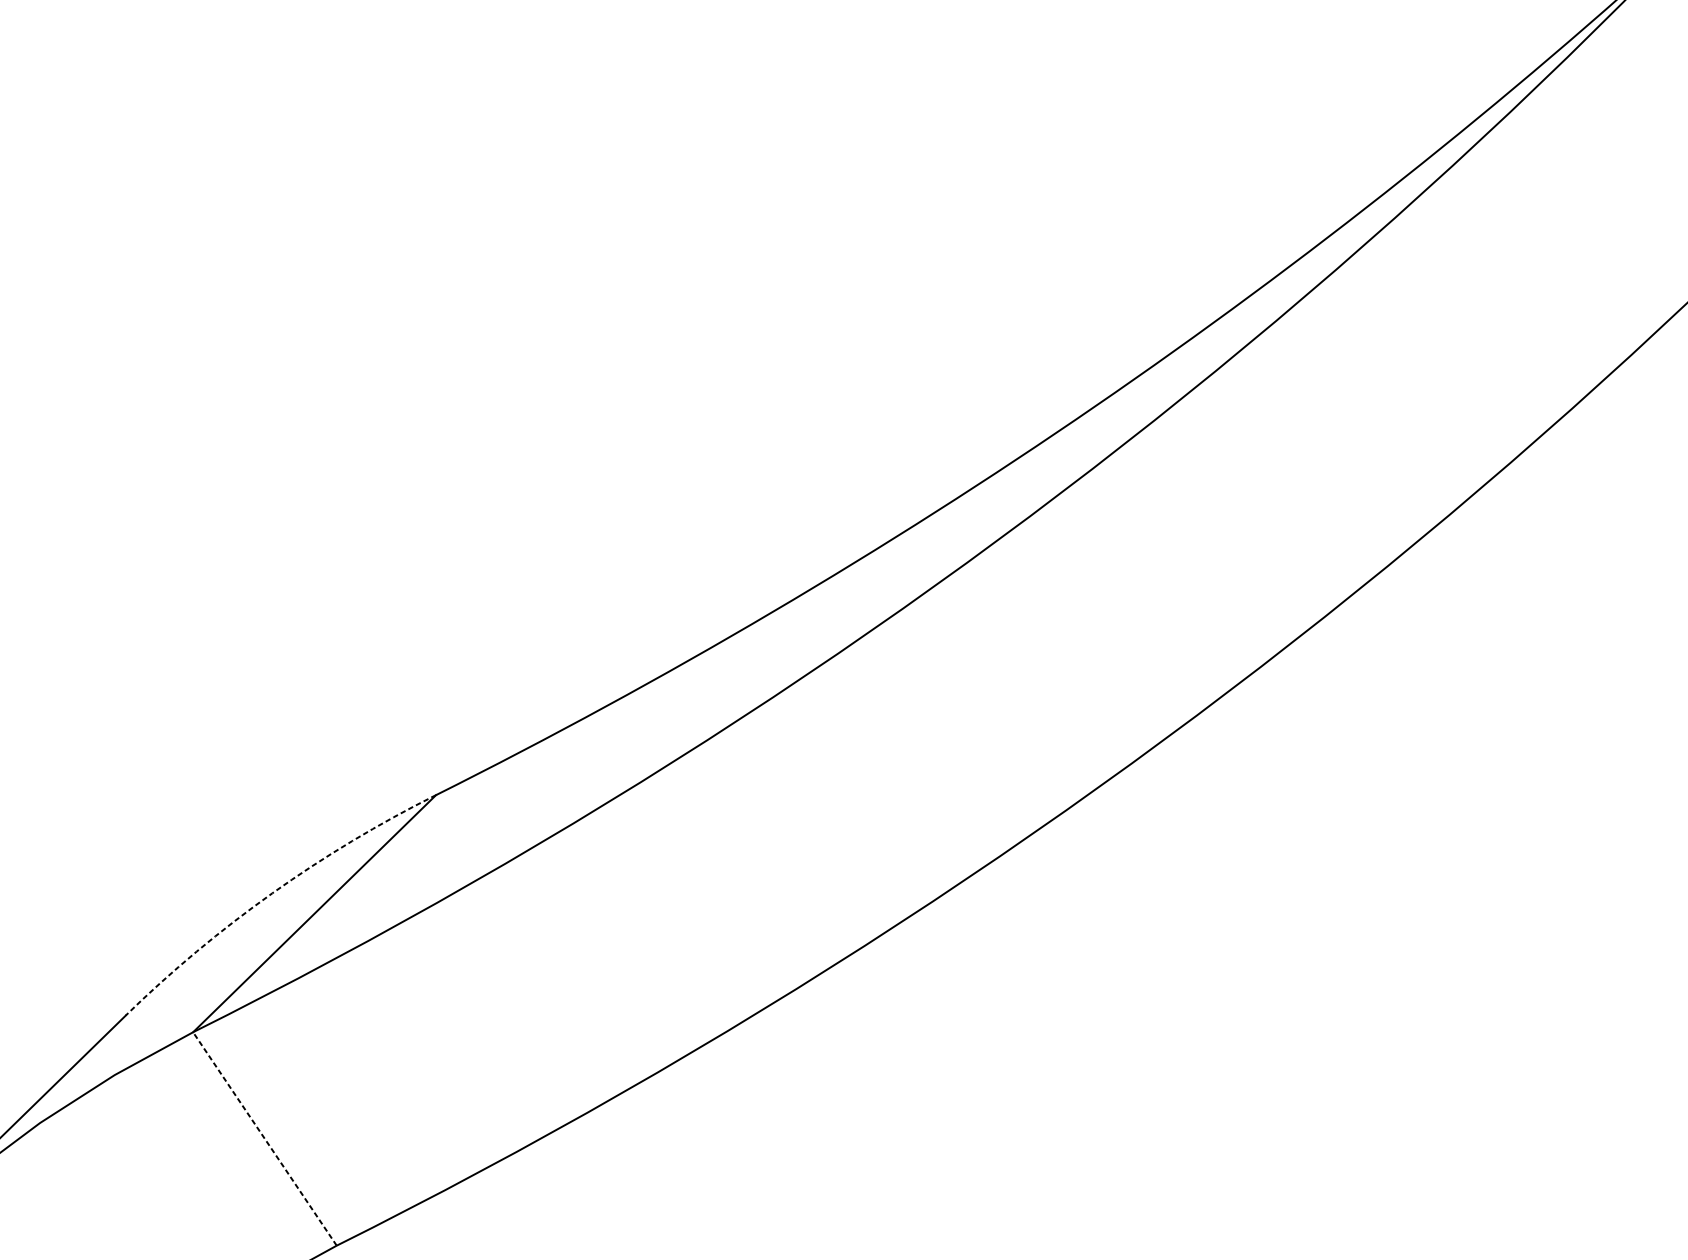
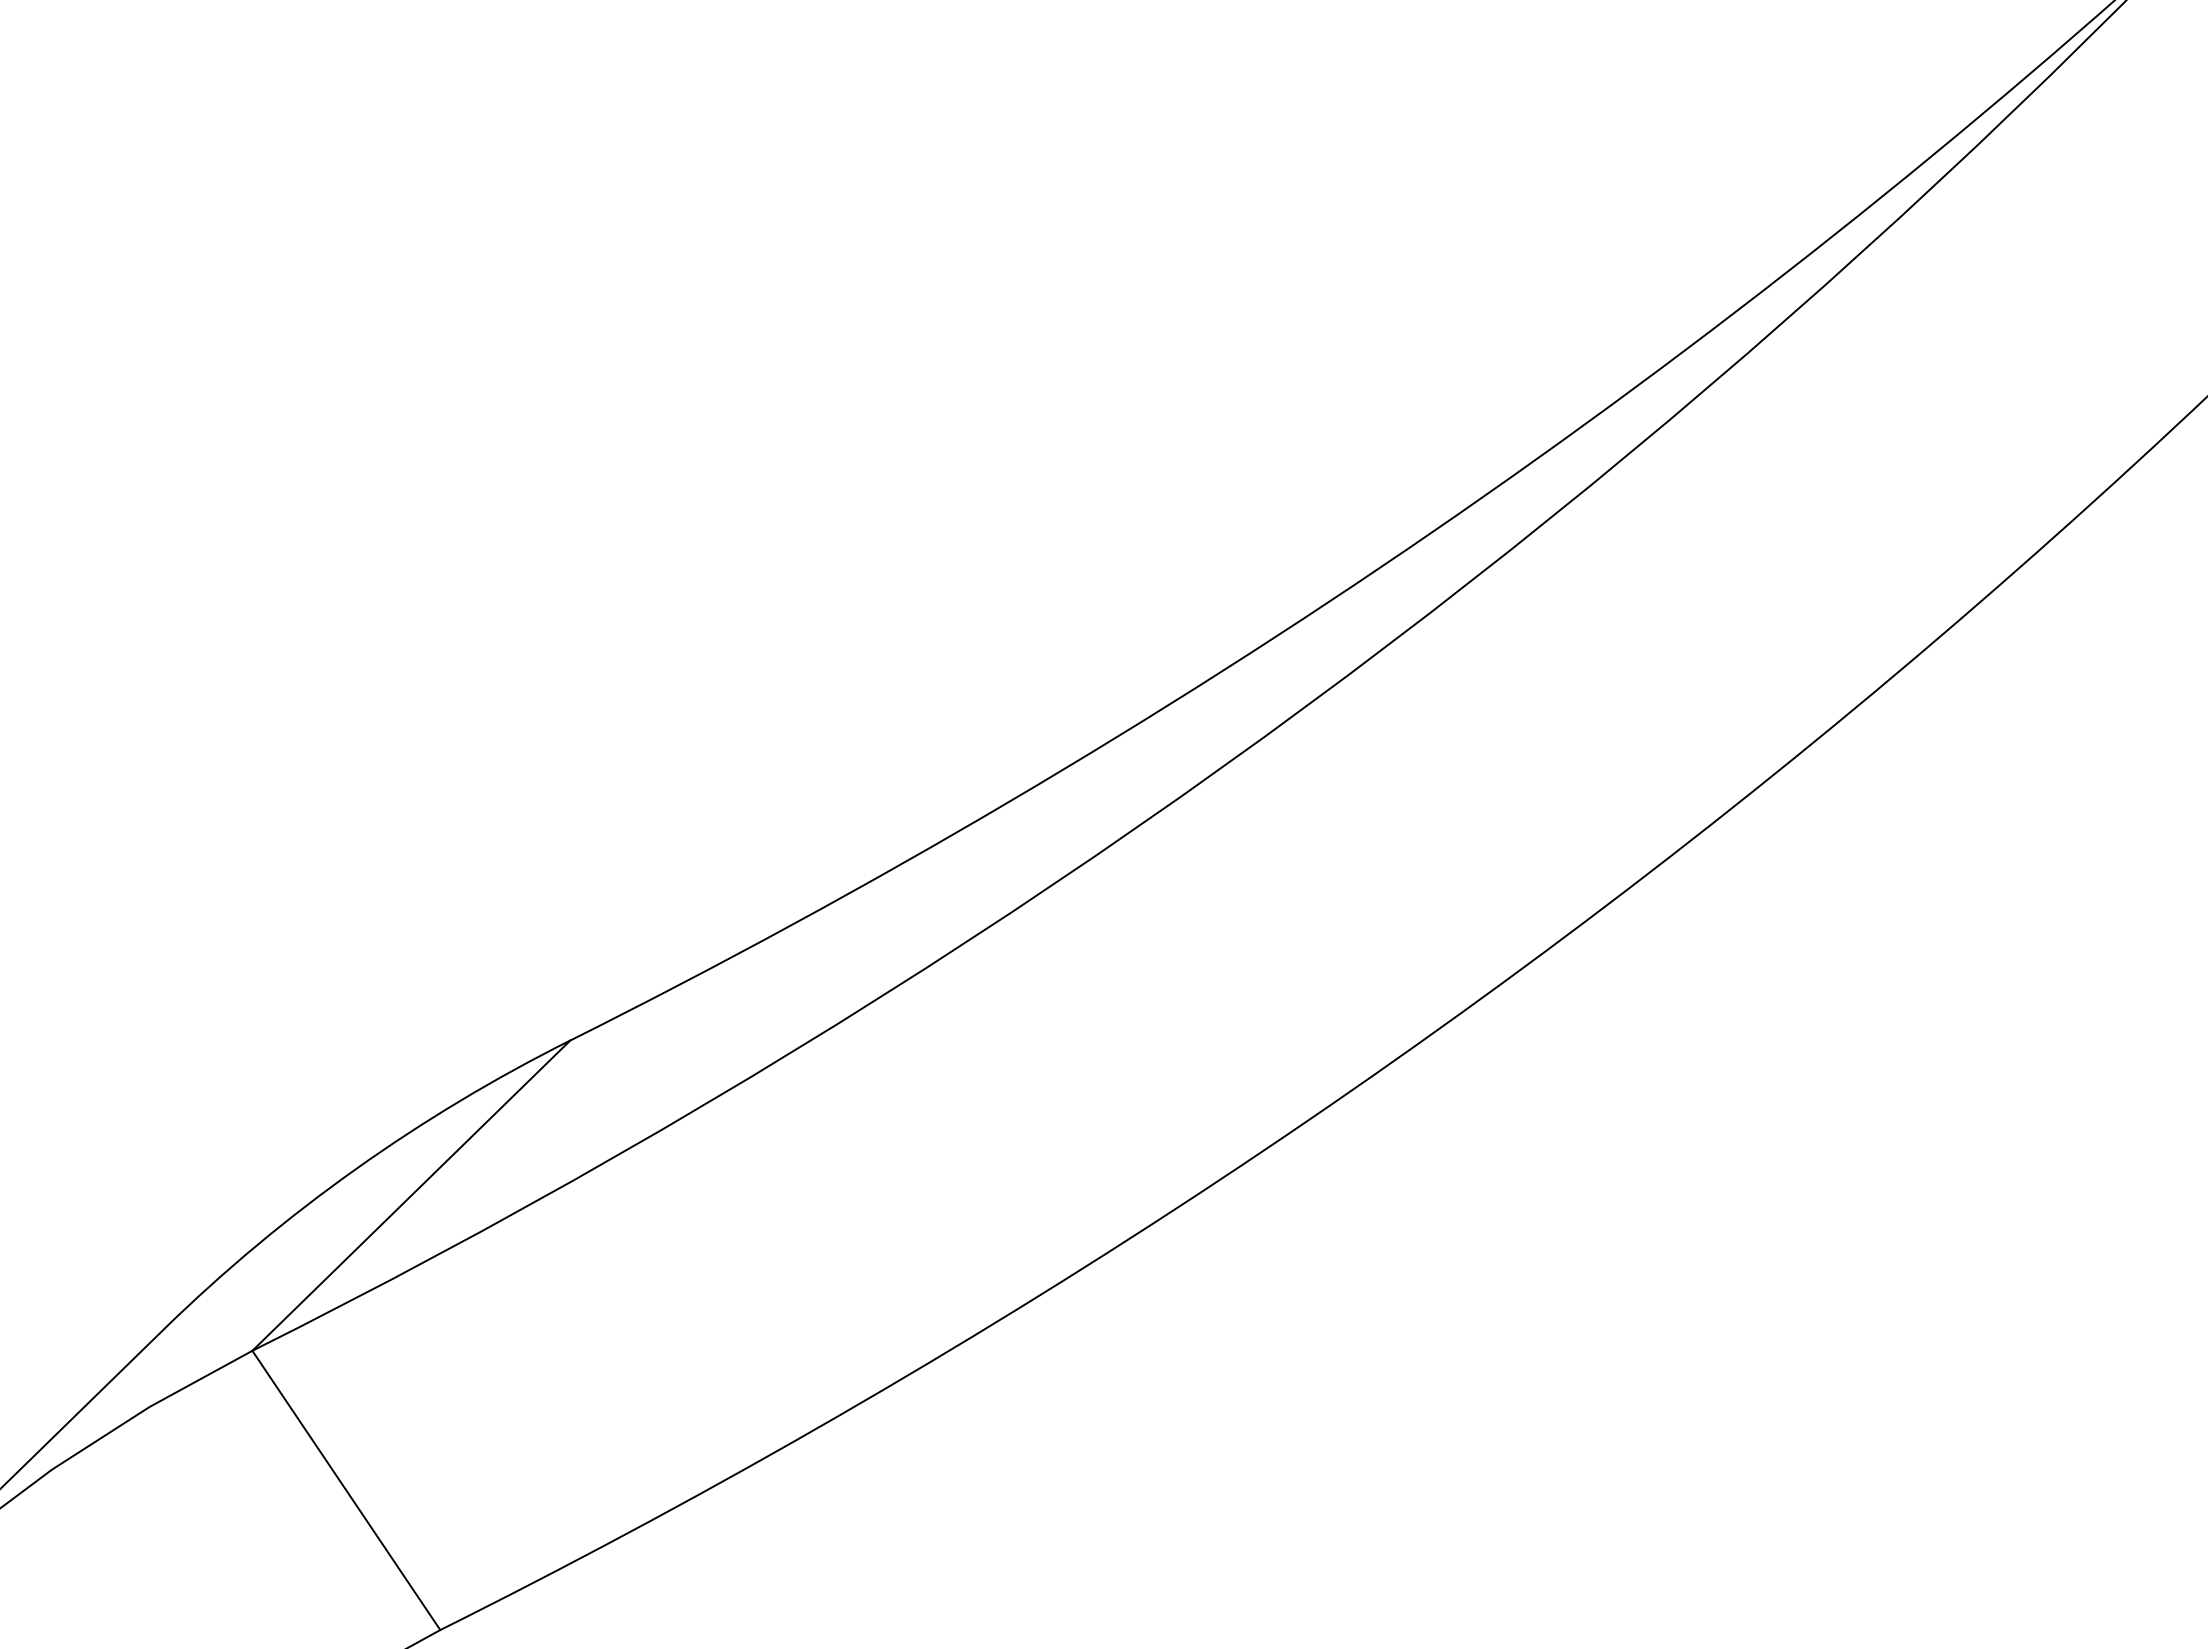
arc: (272, 892) -> (356, 1168), dashed -> solid
line: (265, 1139) -> (346, 1490), dashed -> solid

